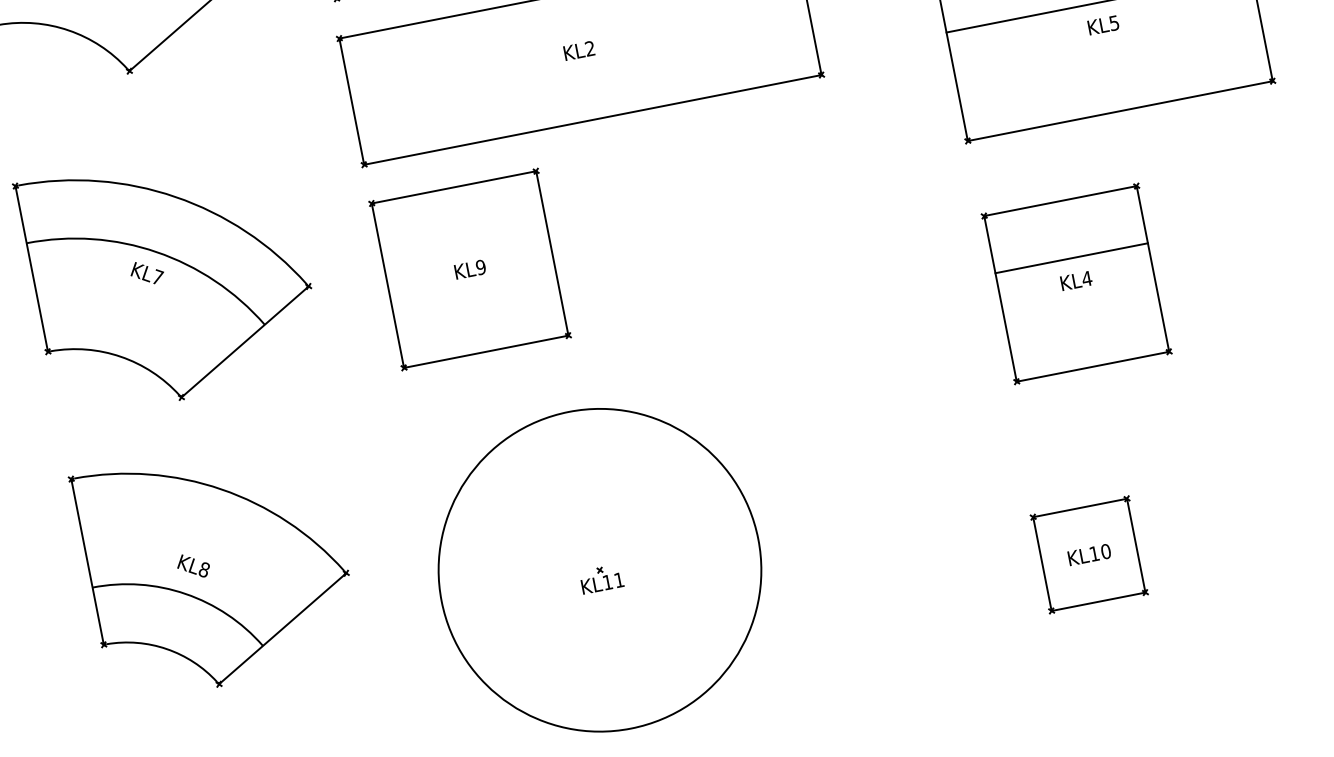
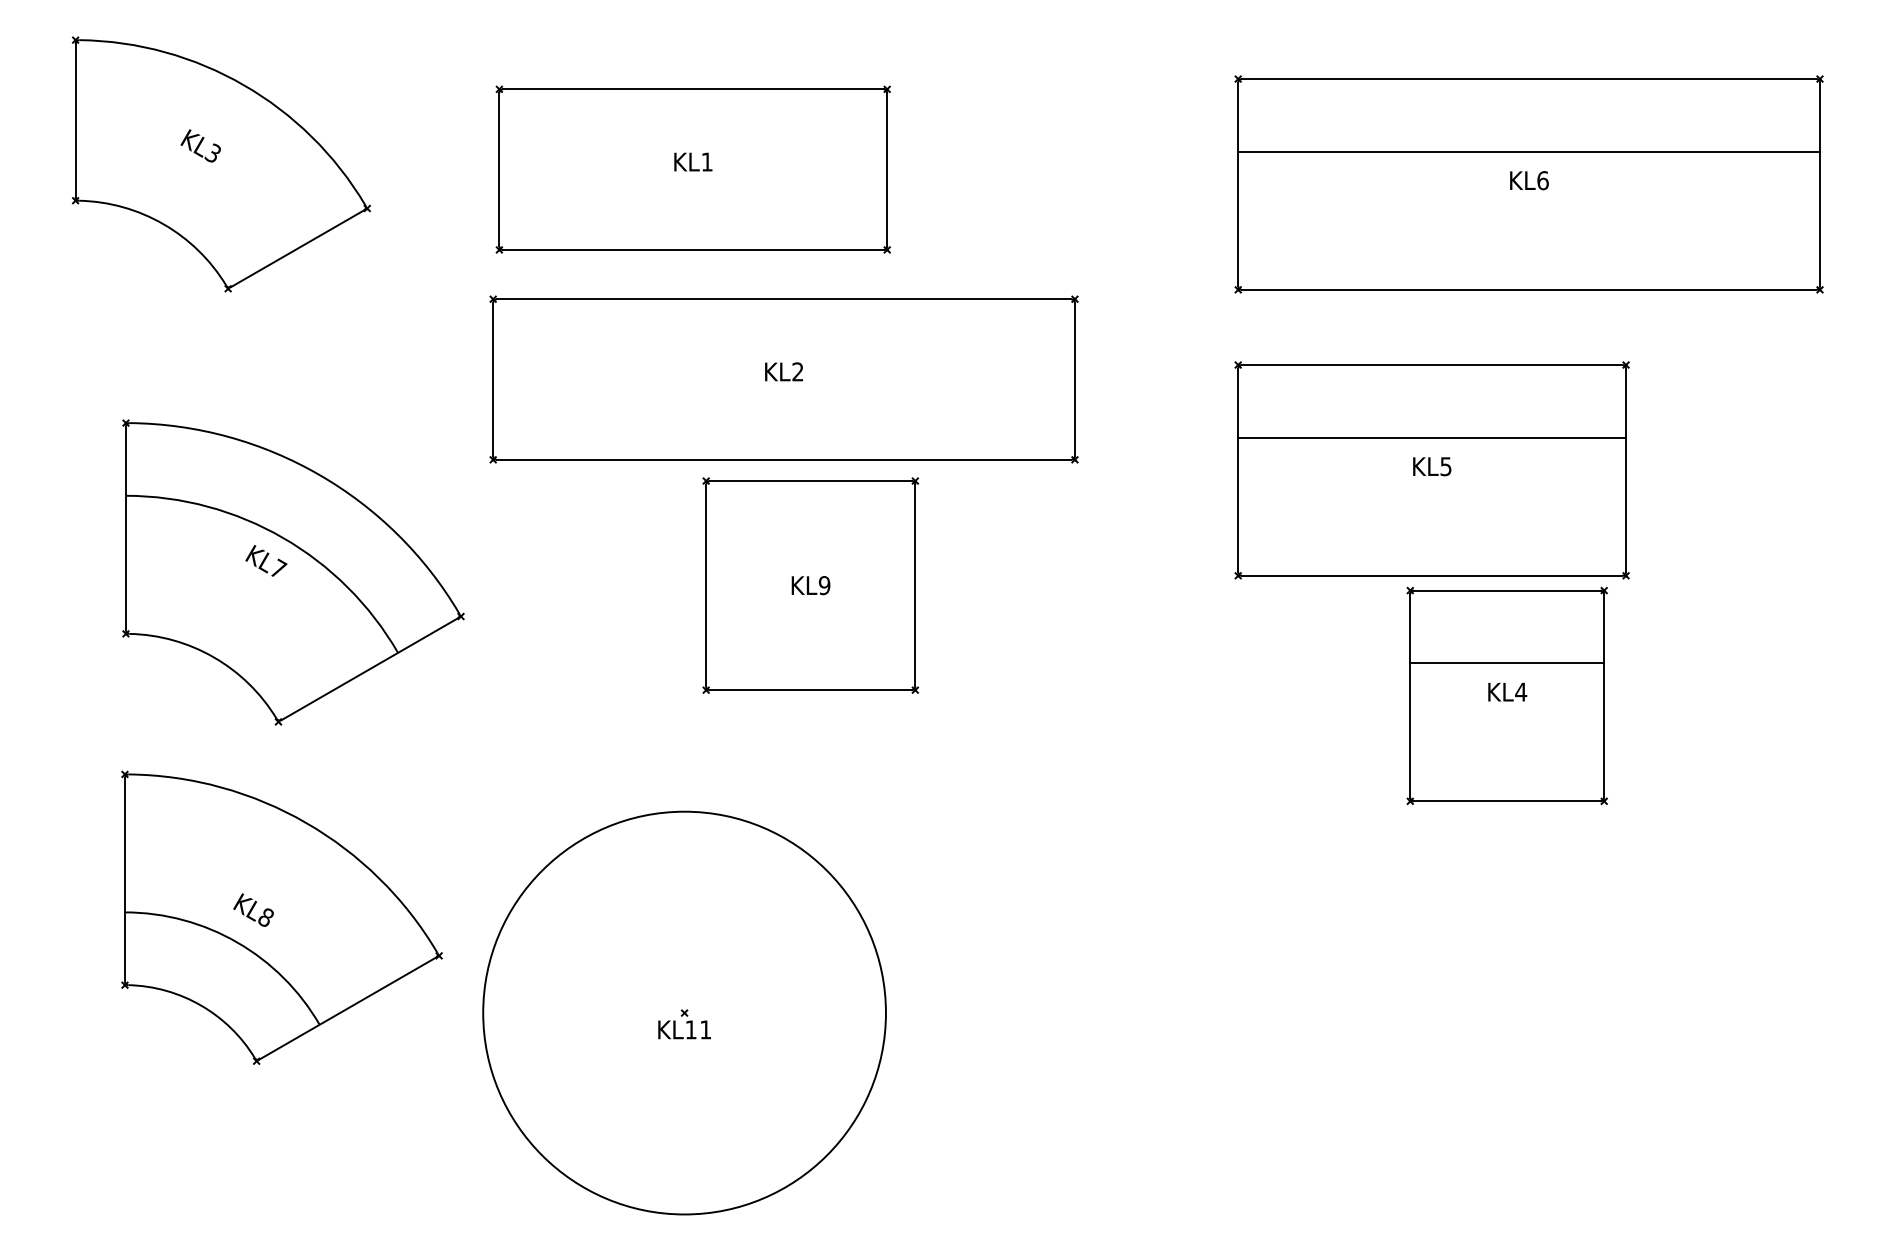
part: (469, 269) -> (810, 585), moved
part: (170, 277) -> (293, 572), moved
part: (1076, 283) -> (1506, 695), moved
part: (1089, 554) -> (1287, 1111), removed
part: (216, 567) -> (281, 917), moved

